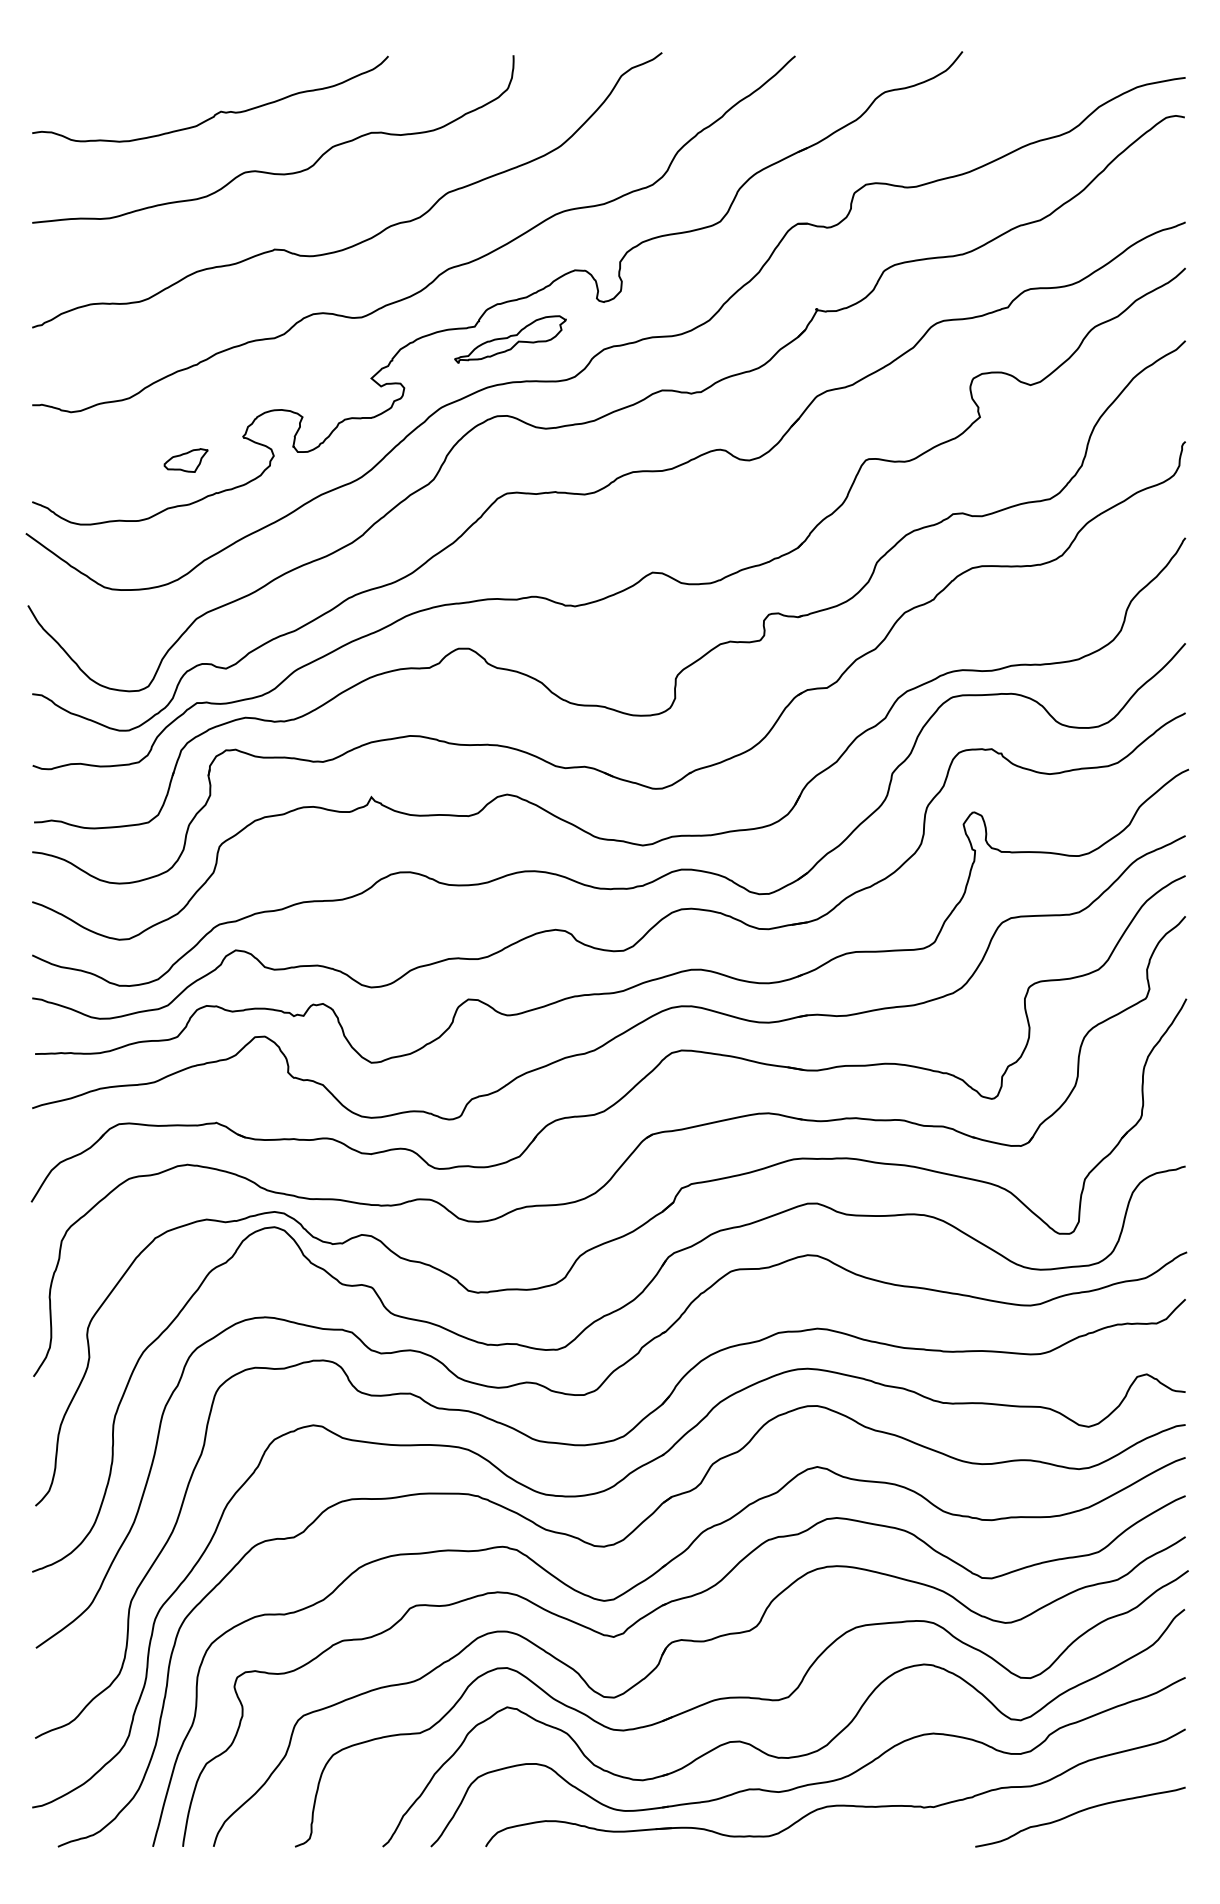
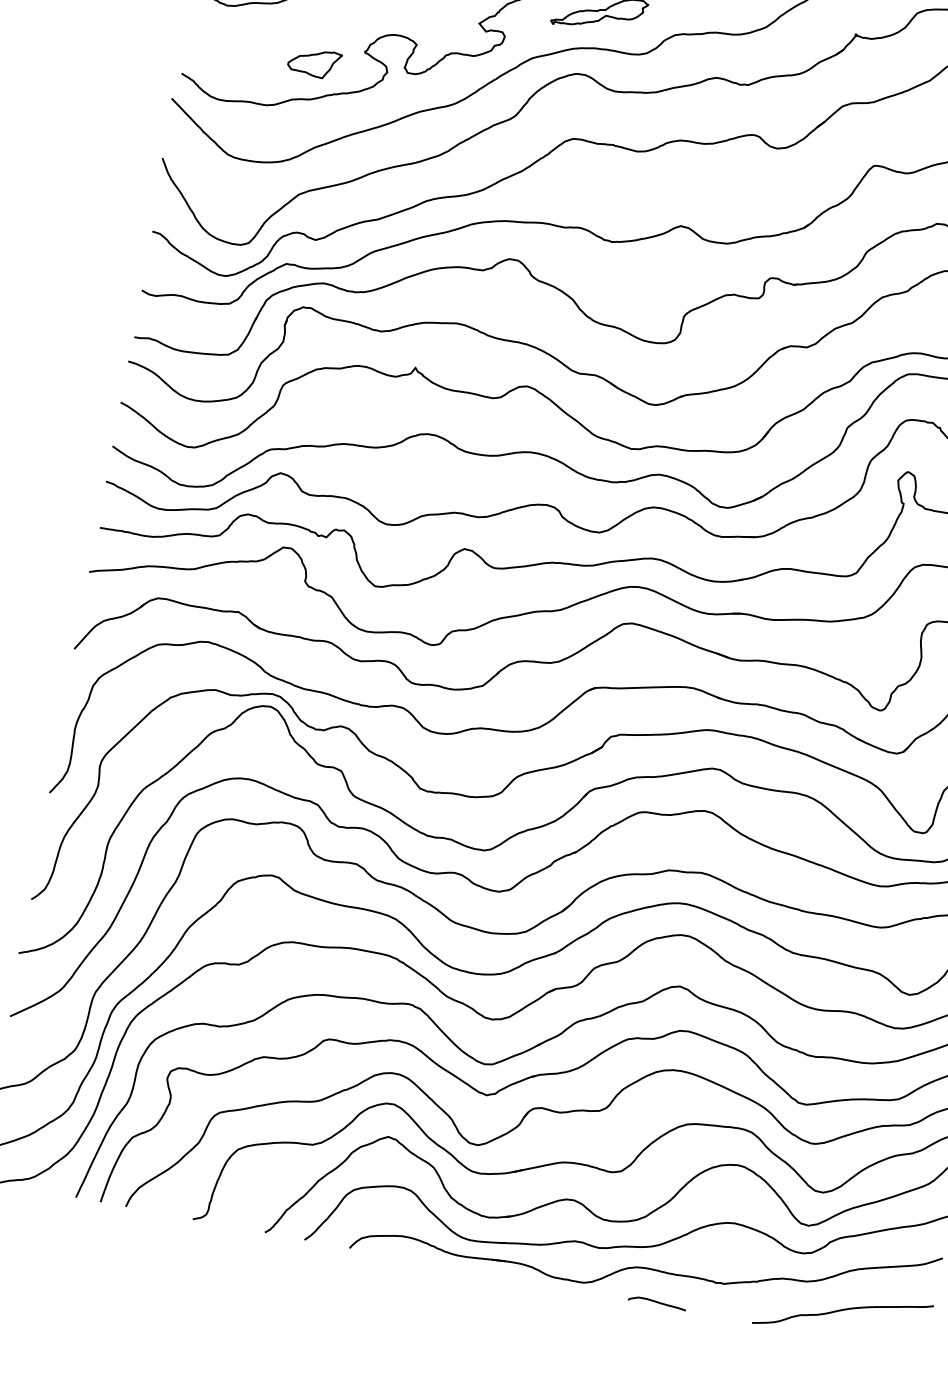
part: (185, 460) -> (313, 62), size x1.43
curve: (859, 1843) -> (657, 1302), added

